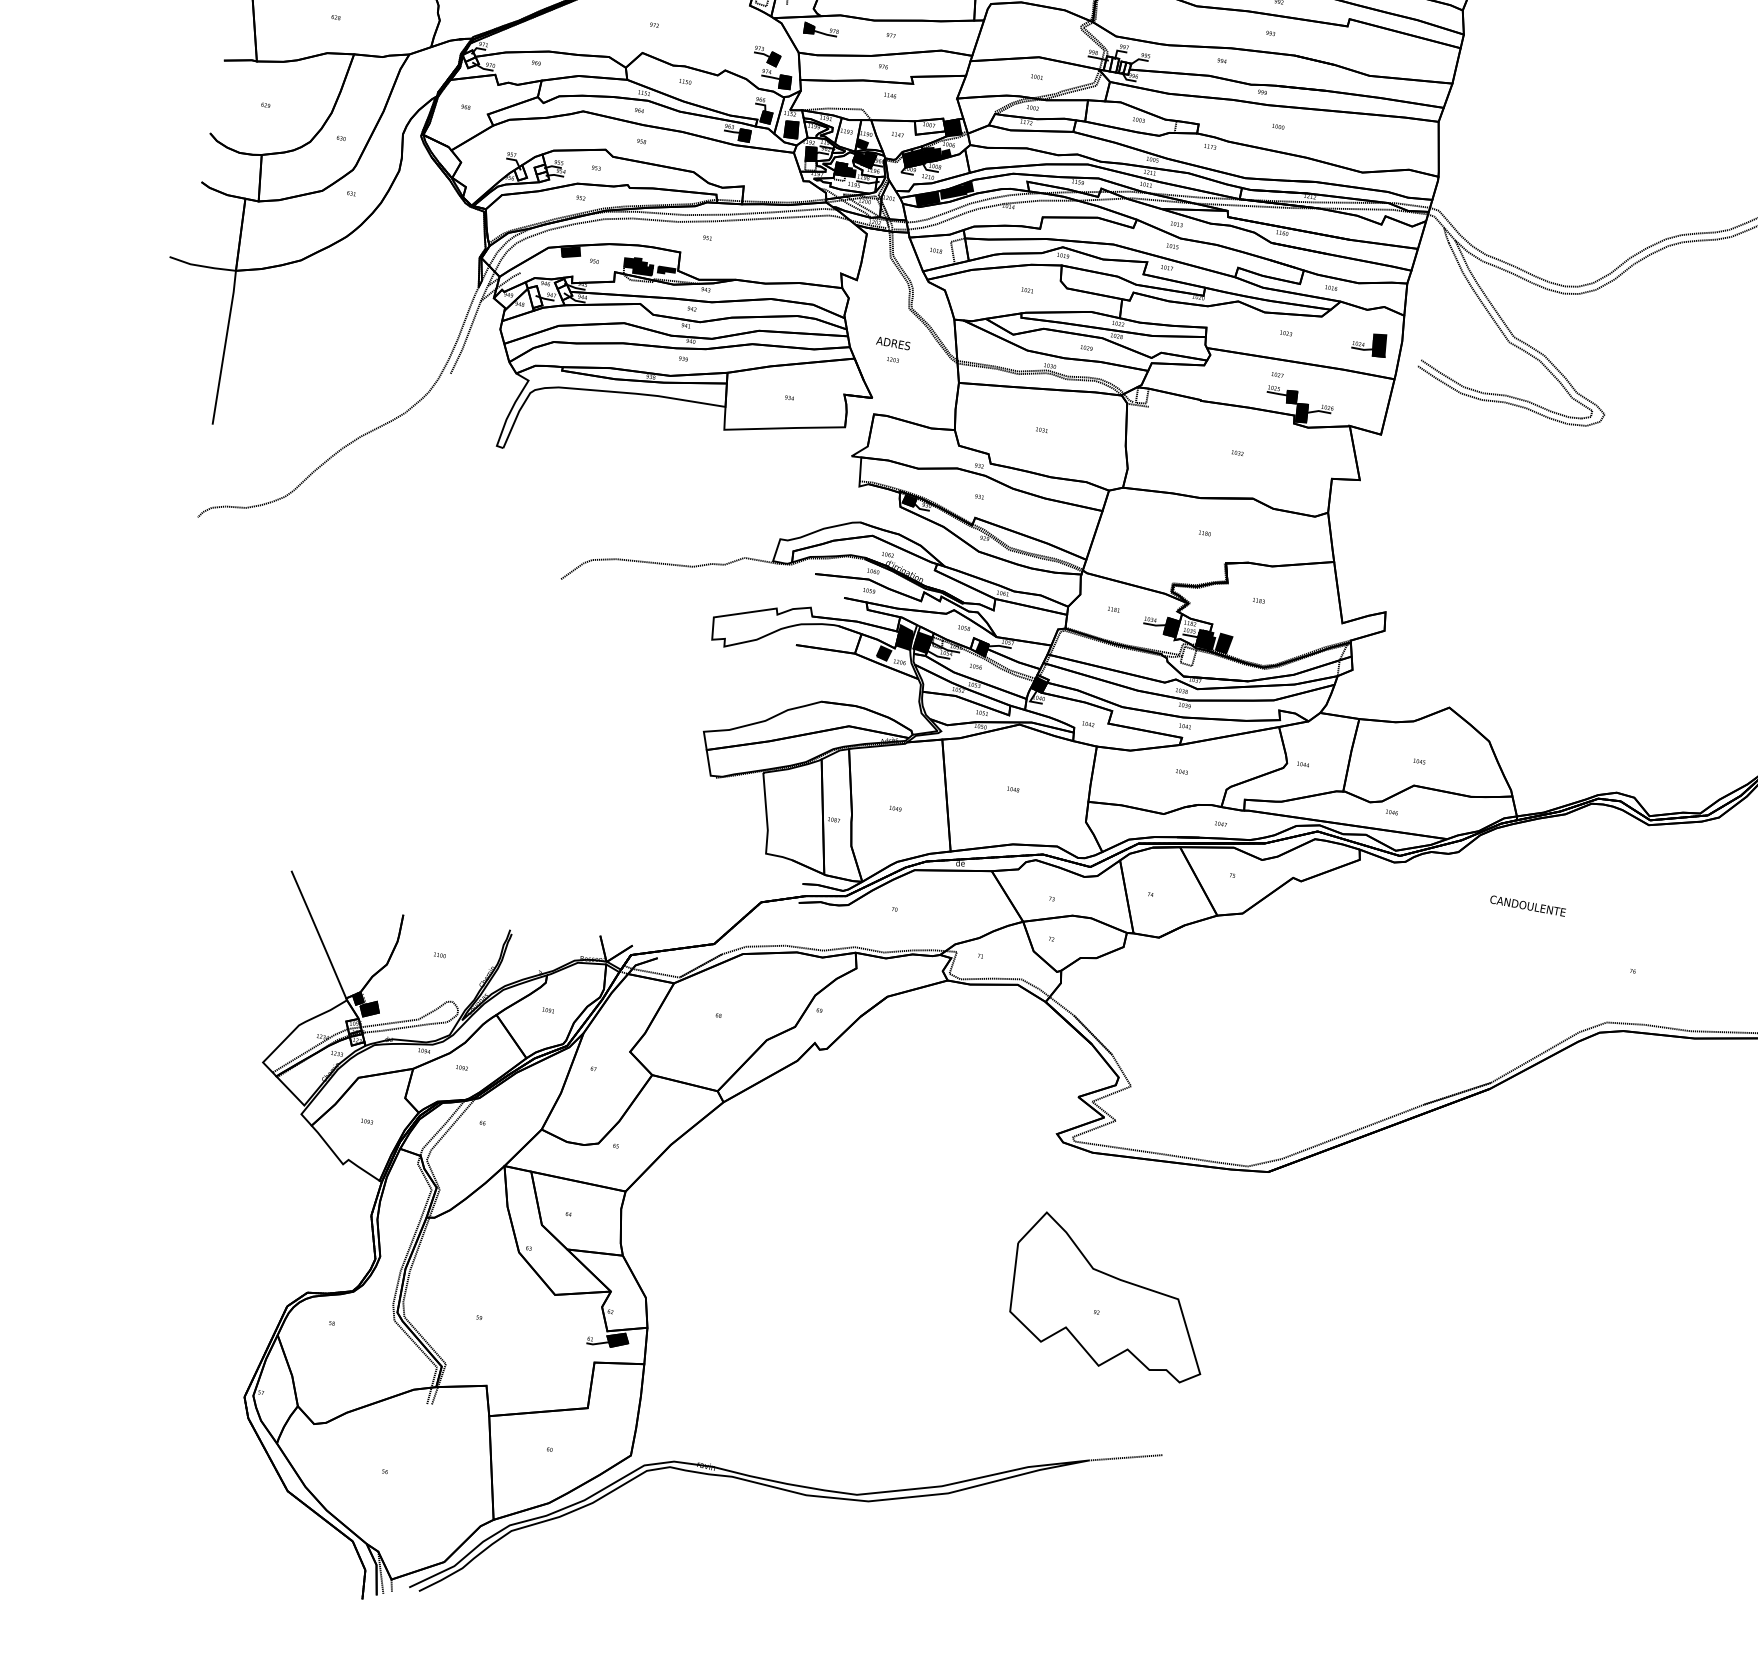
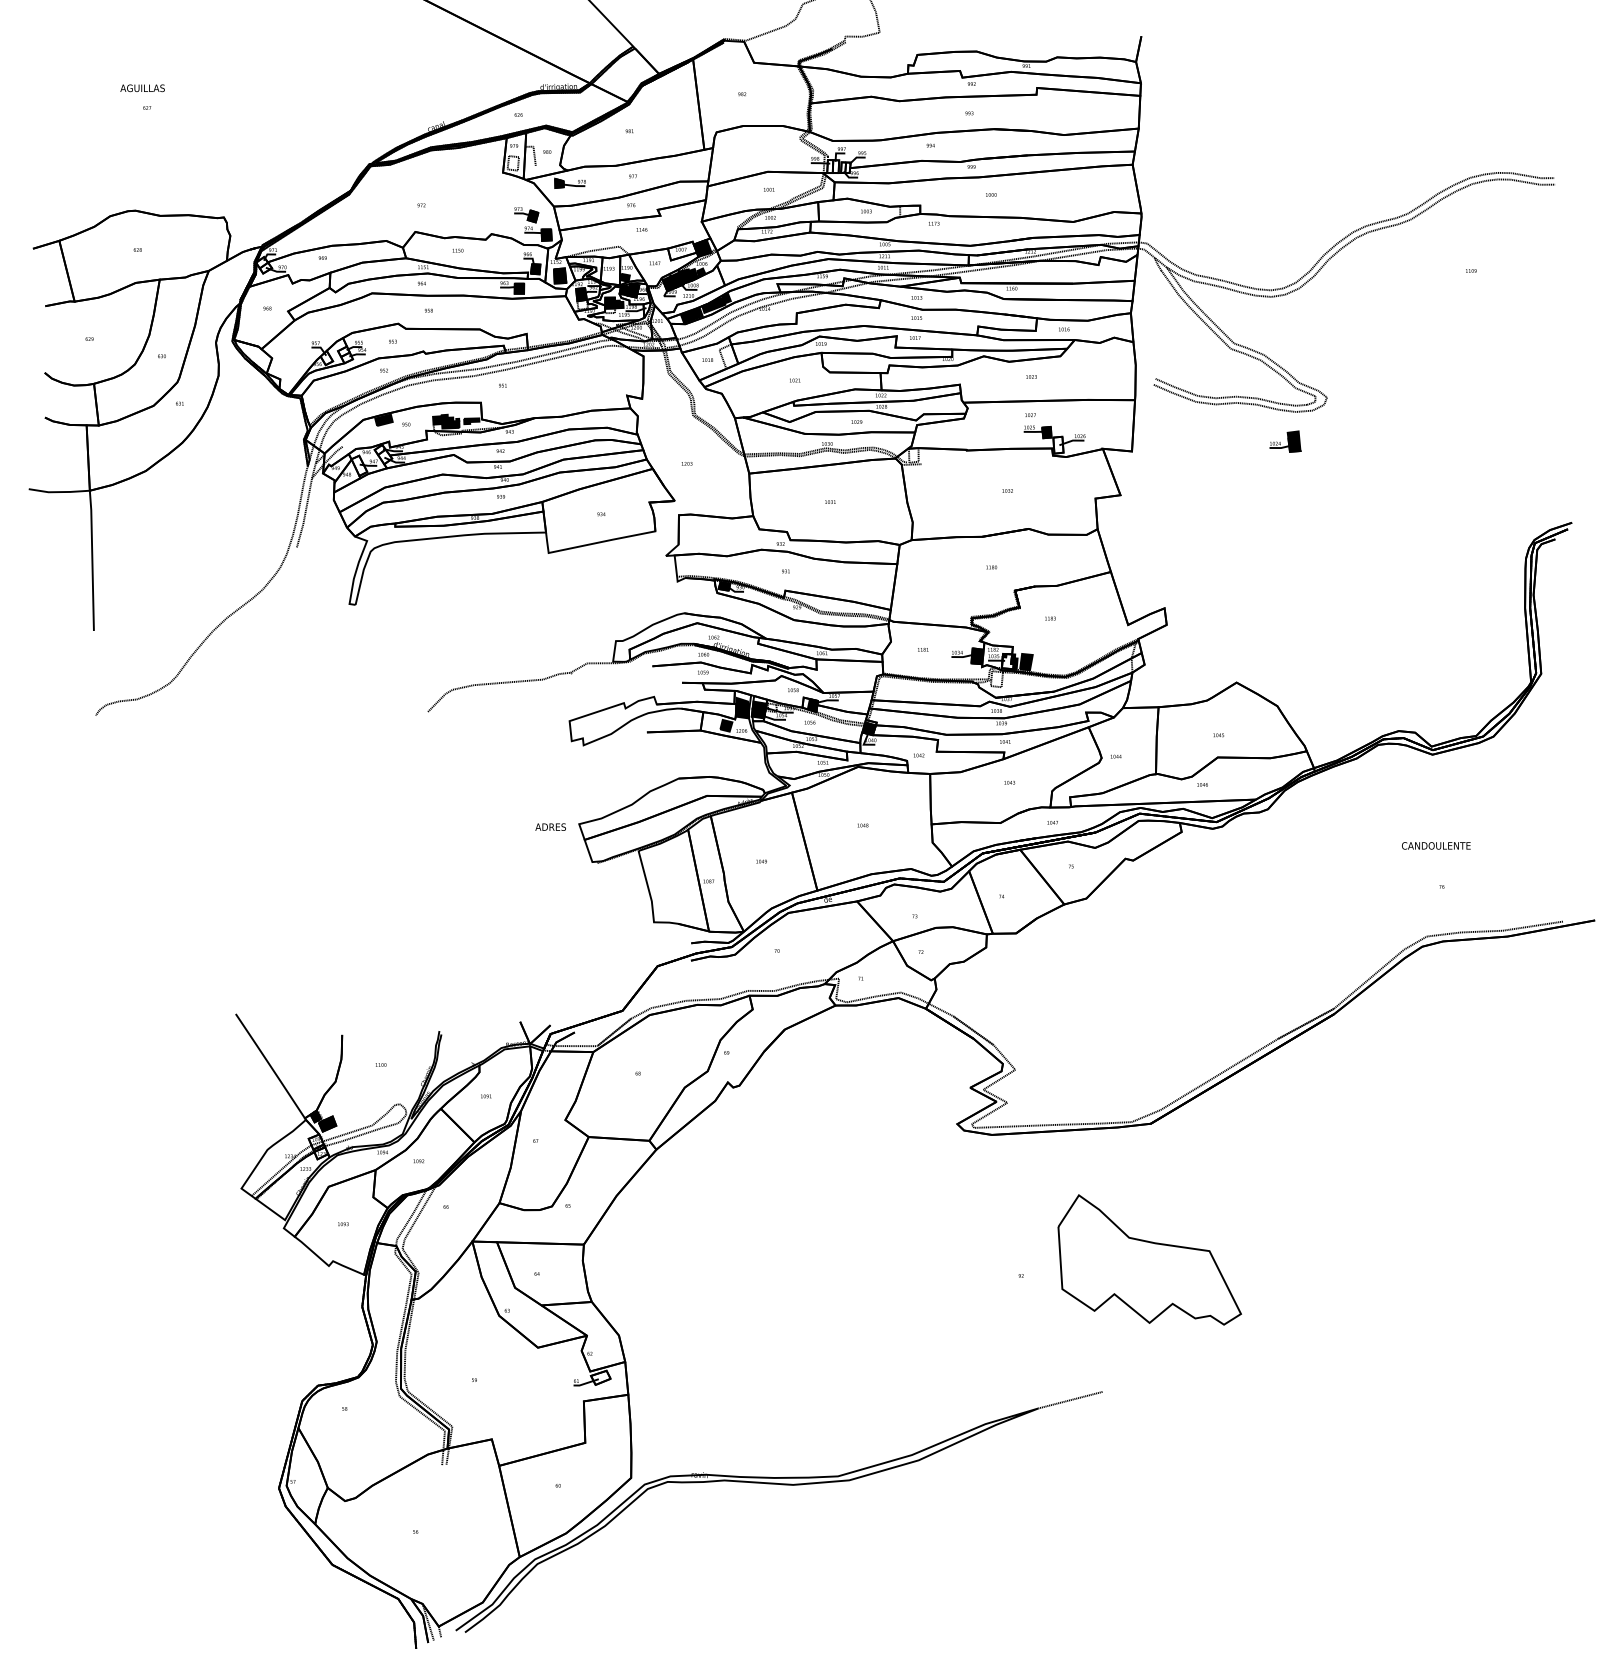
text: (893, 342) -> (550, 826), moved
part: (1369, 343) -> (1285, 441), moved
fill: (1302, 412) -> (1058, 444), removed
fill: (1203, 639) -> (1007, 661), removed
text: (1528, 905) -> (1436, 845), moved
part: (1111, 1296) -> (1149, 1259), moved
fill: (617, 1339) -> (600, 1377), removed

